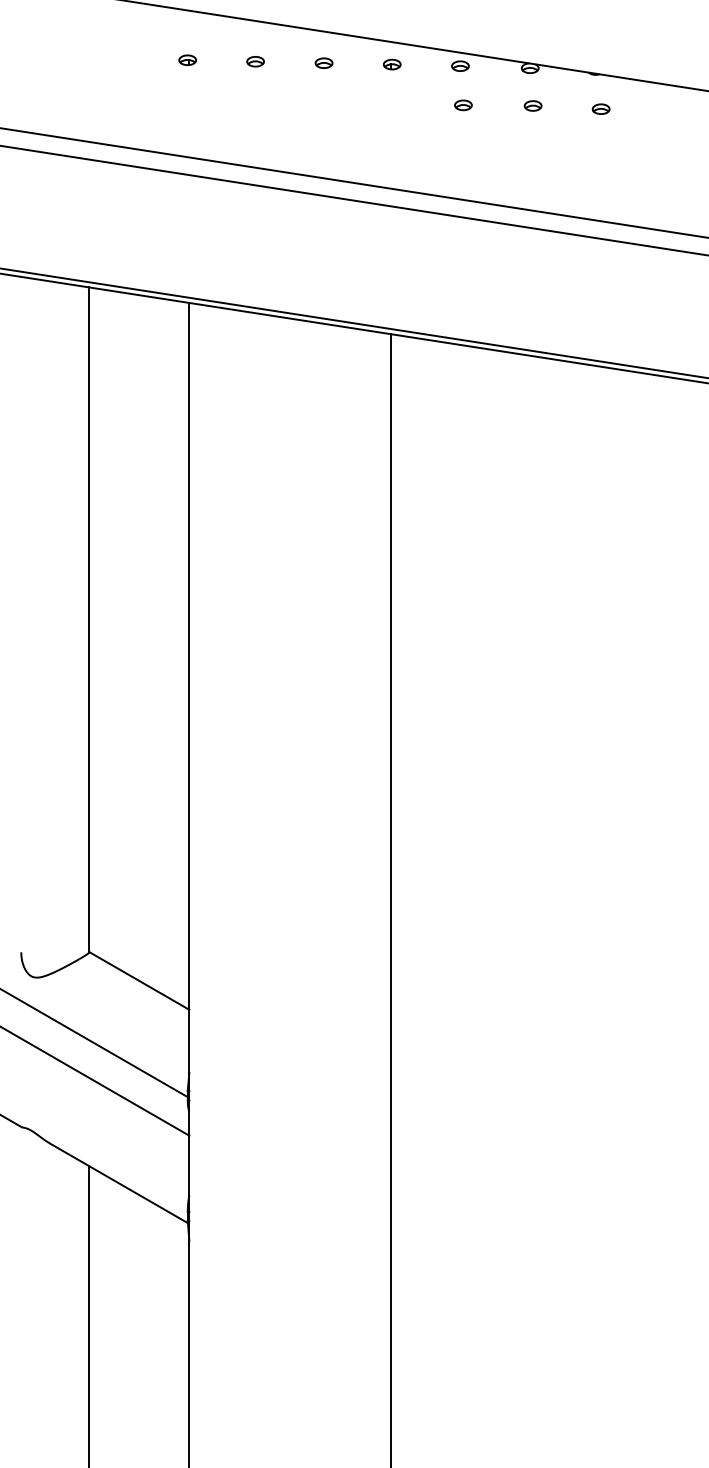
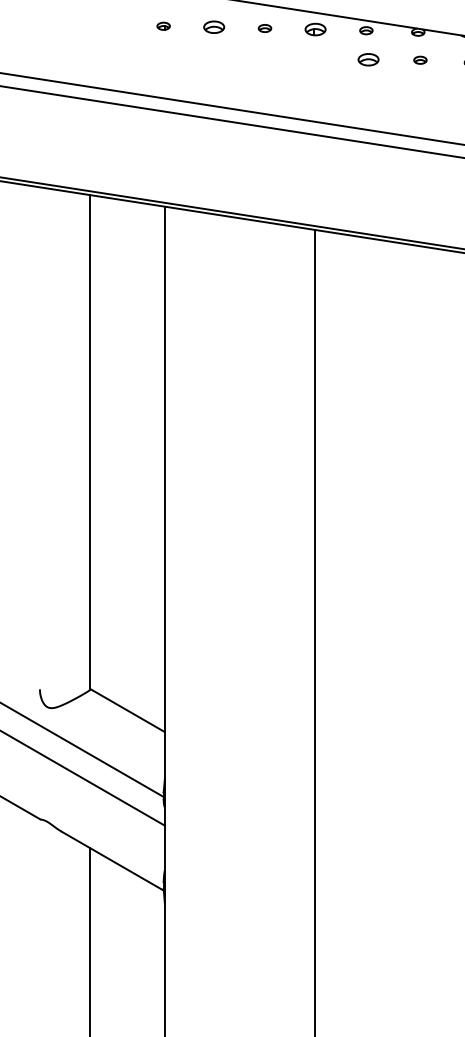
part: (255, 61) -> (214, 27), size x1.6
part: (392, 64) -> (315, 29), size x1.6
part: (463, 105) -> (368, 59), size x1.6

